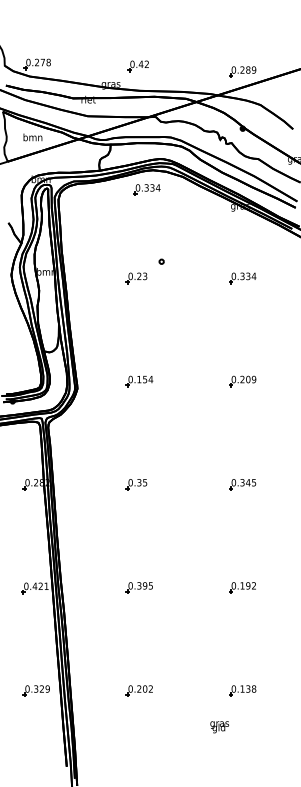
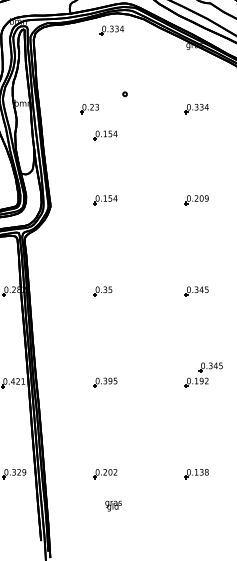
part: (136, 278) -> (89, 109), moved
part: (139, 308) -> (105, 135), added
part: (258, 570) -> (210, 367), added
text: (219, 727) -> (113, 506), moved

